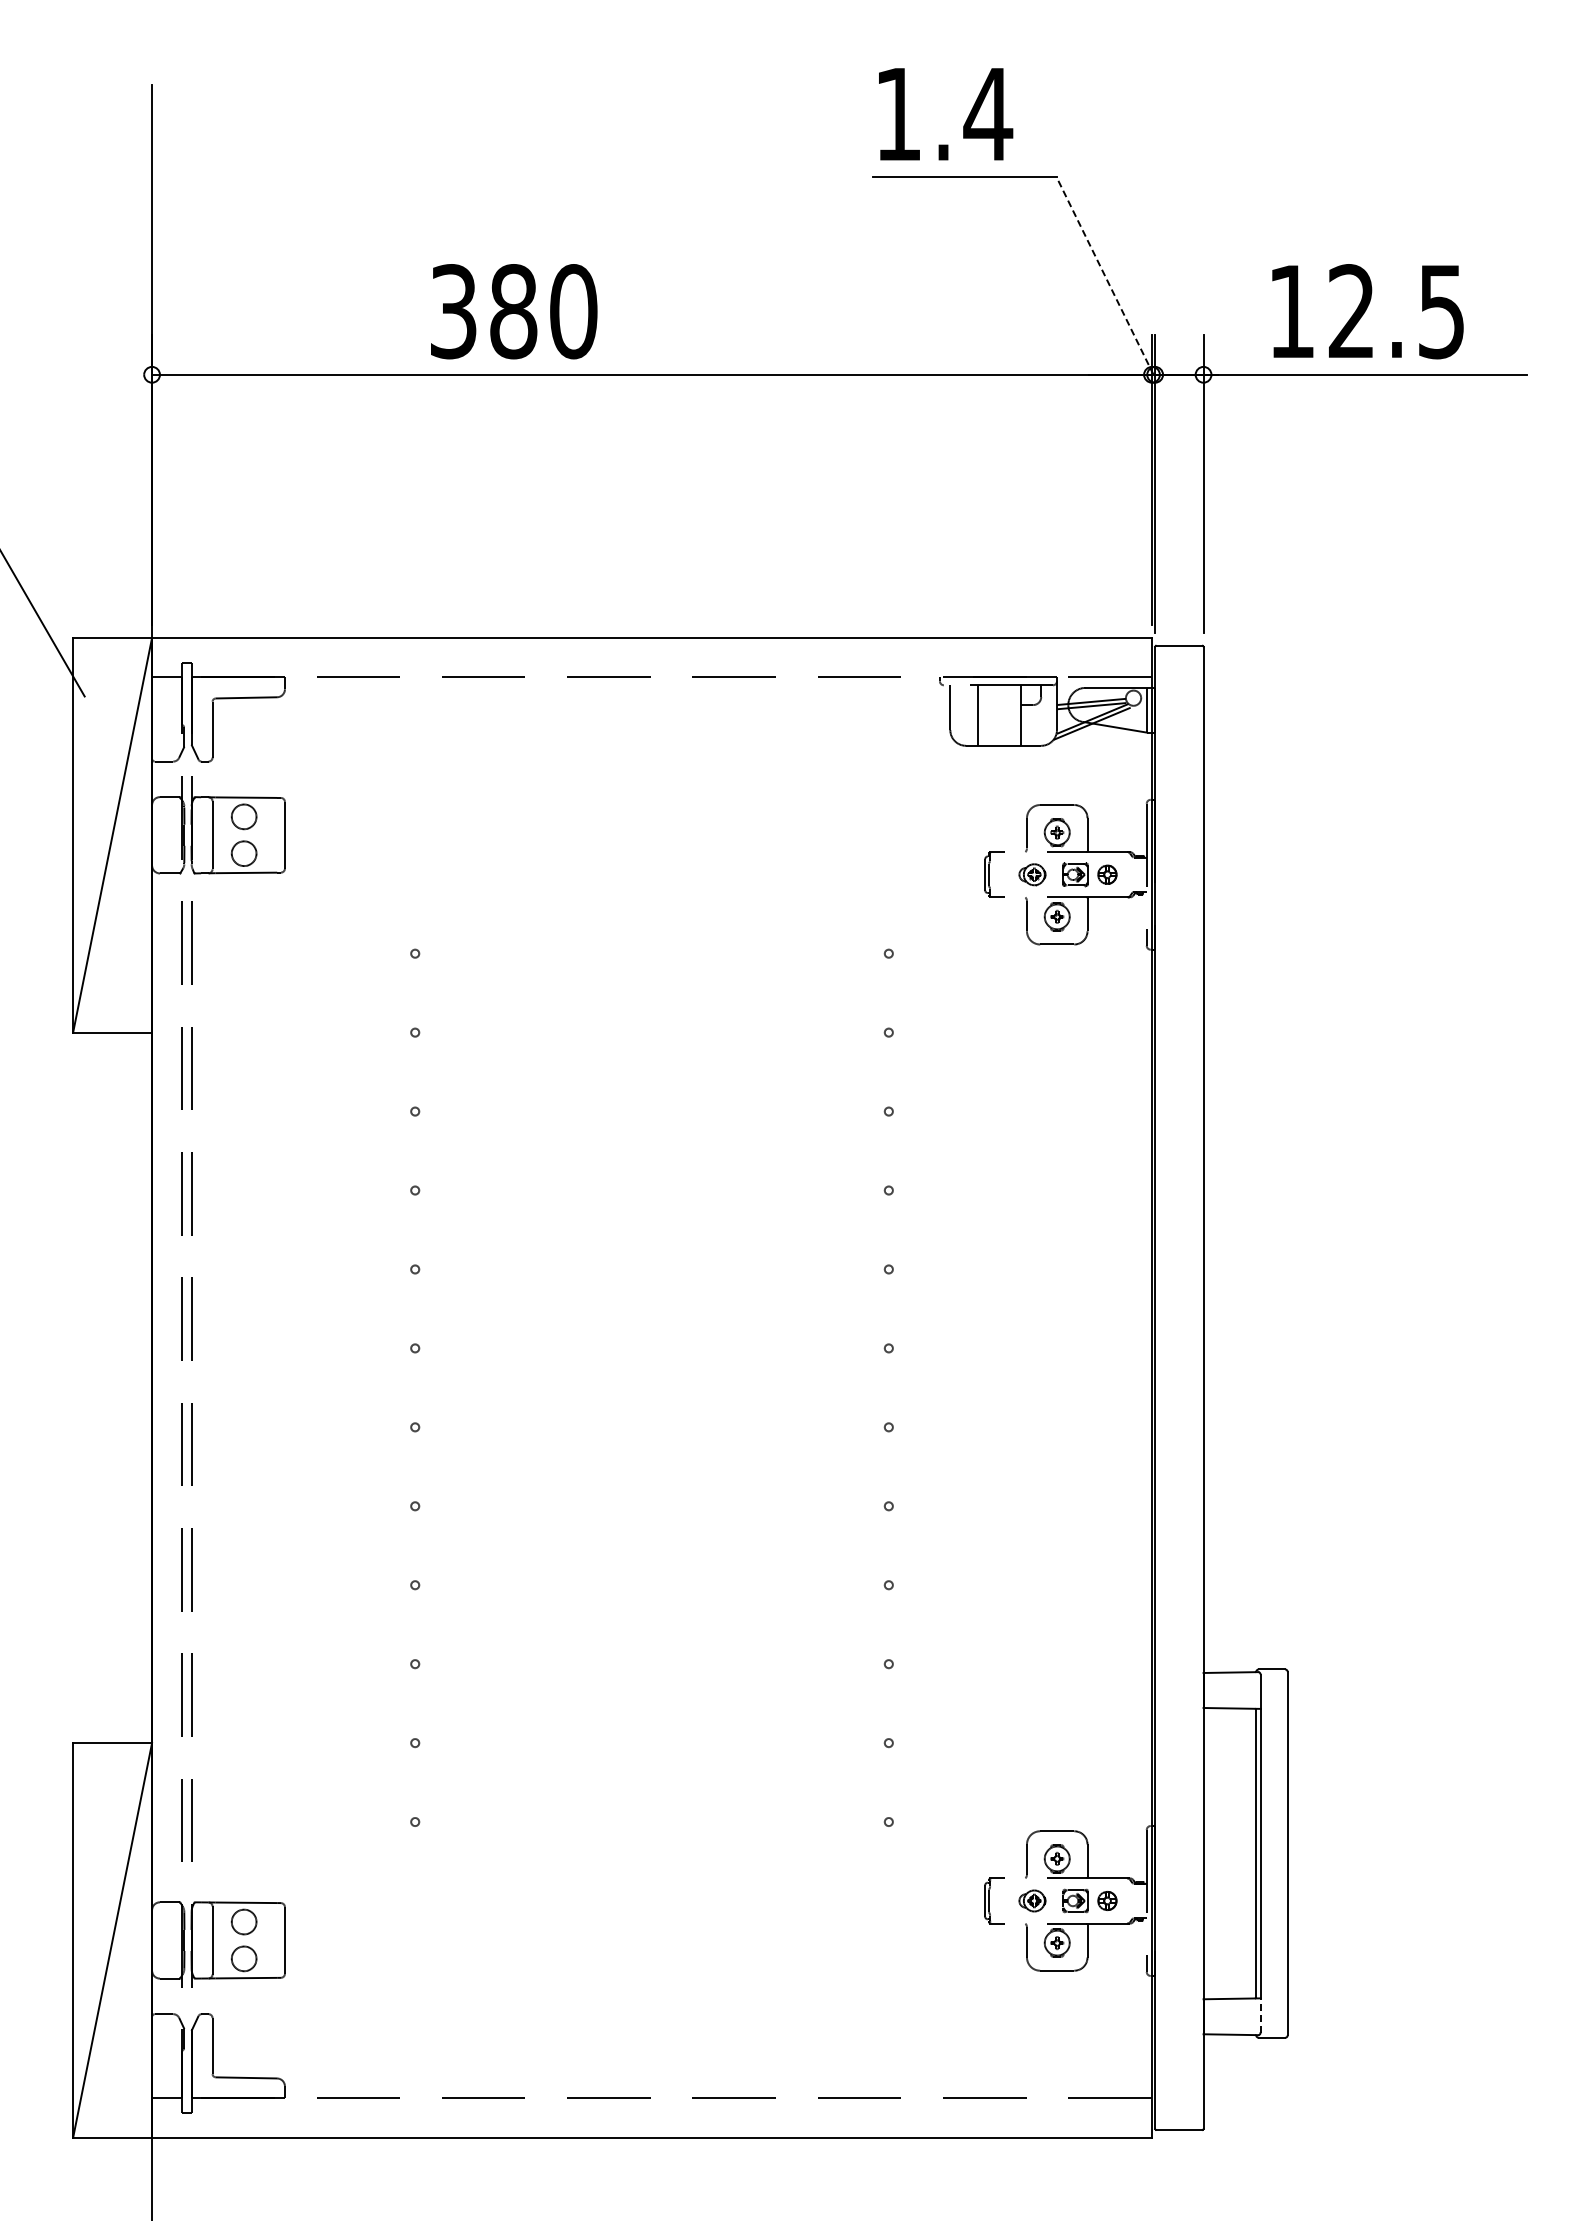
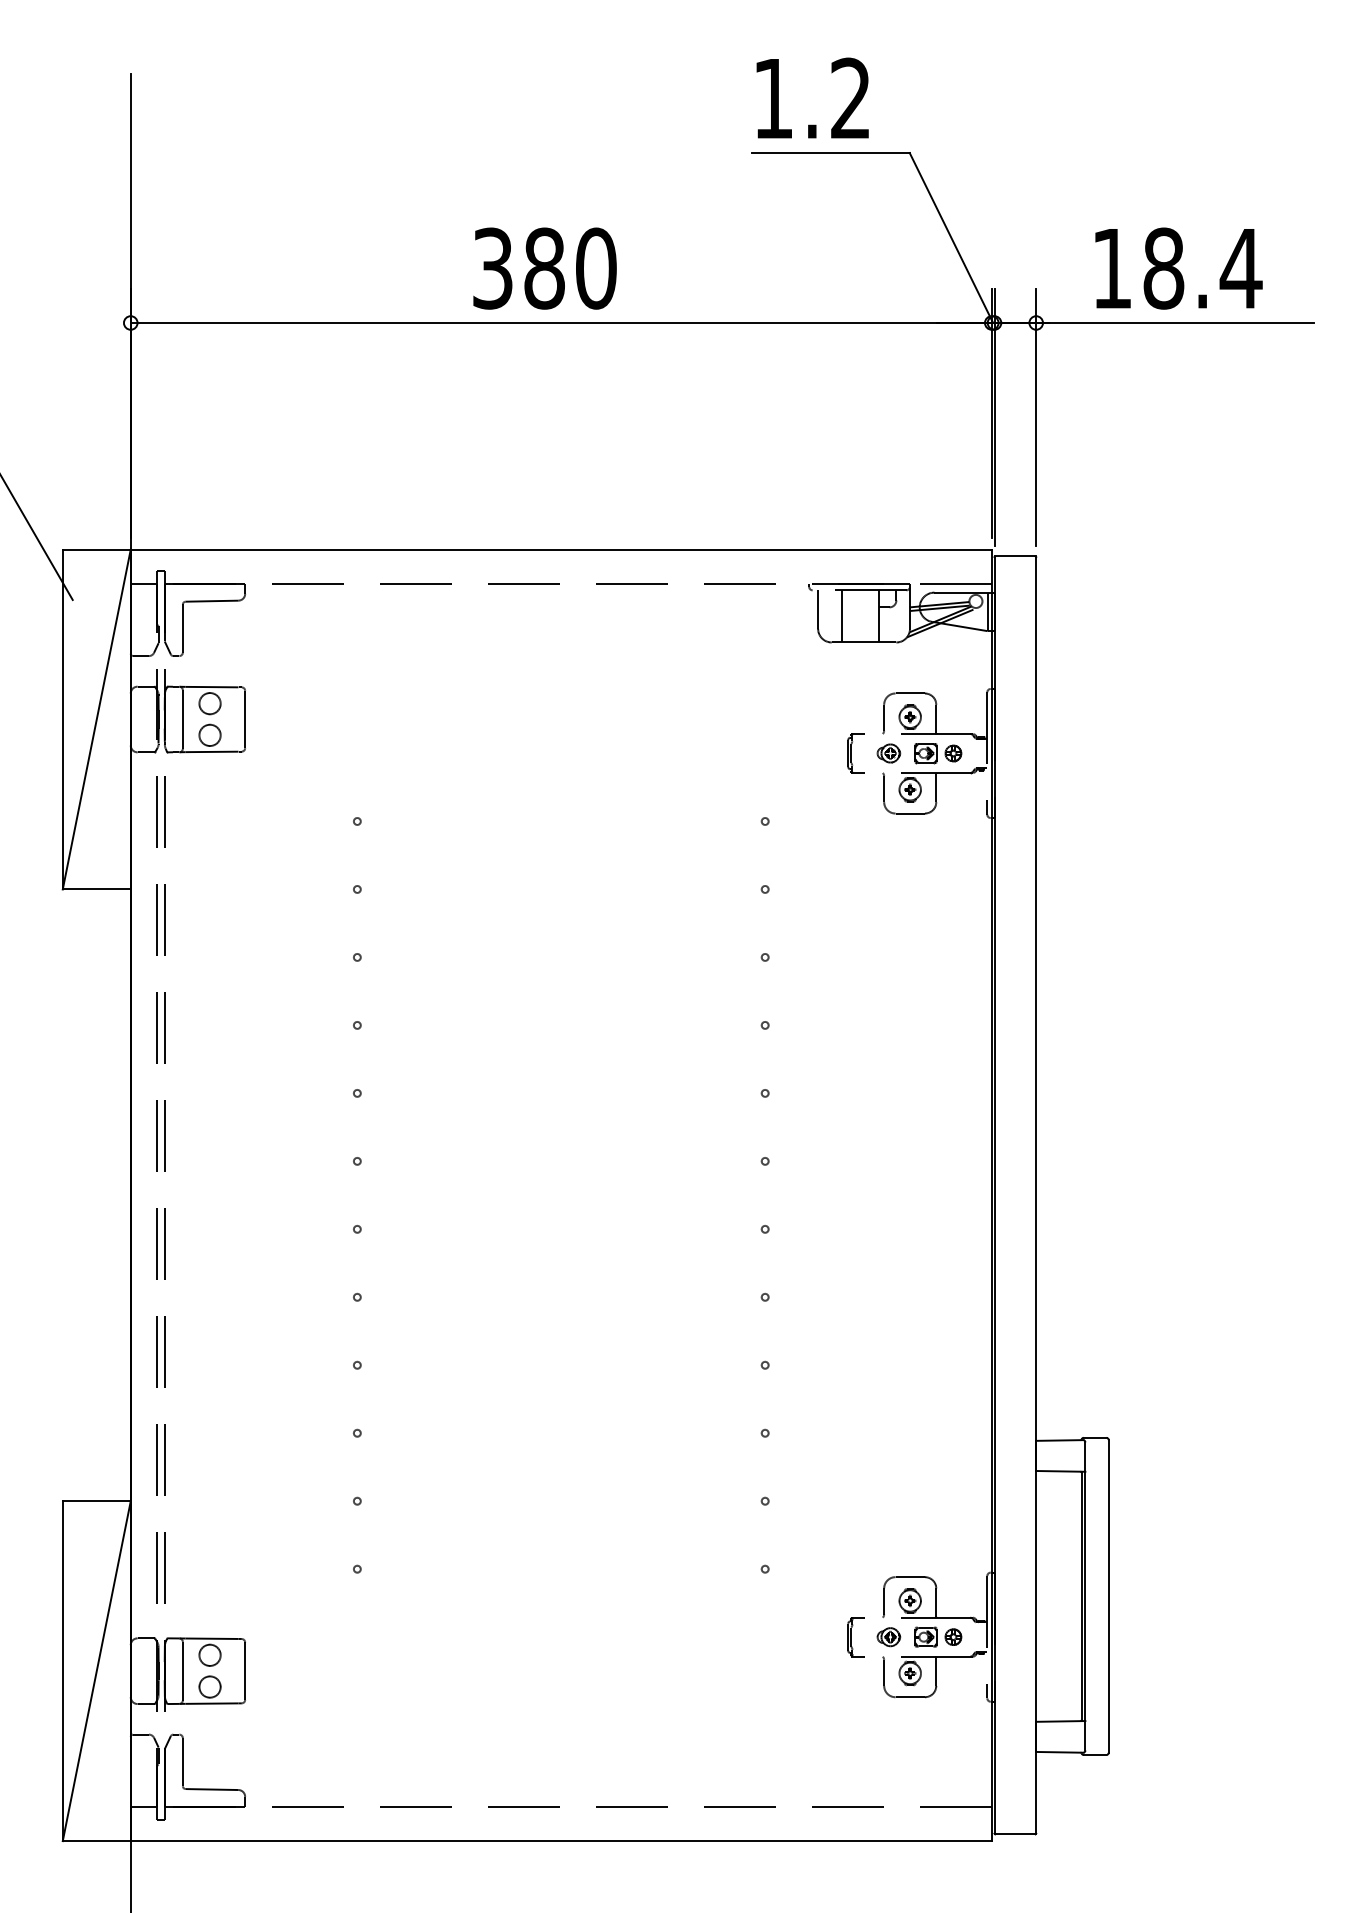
text: (988, 113) -> (851, 97), 1.4 -> 1.2
line: (1105, 276) -> (951, 238), dashed -> solid
text: (514, 311) -> (545, 268), moved
text: (1397, 311) -> (1203, 268), 12.5 -> 18.4
line: (1260, 2014) -> (1085, 1734), dashed -> solid

